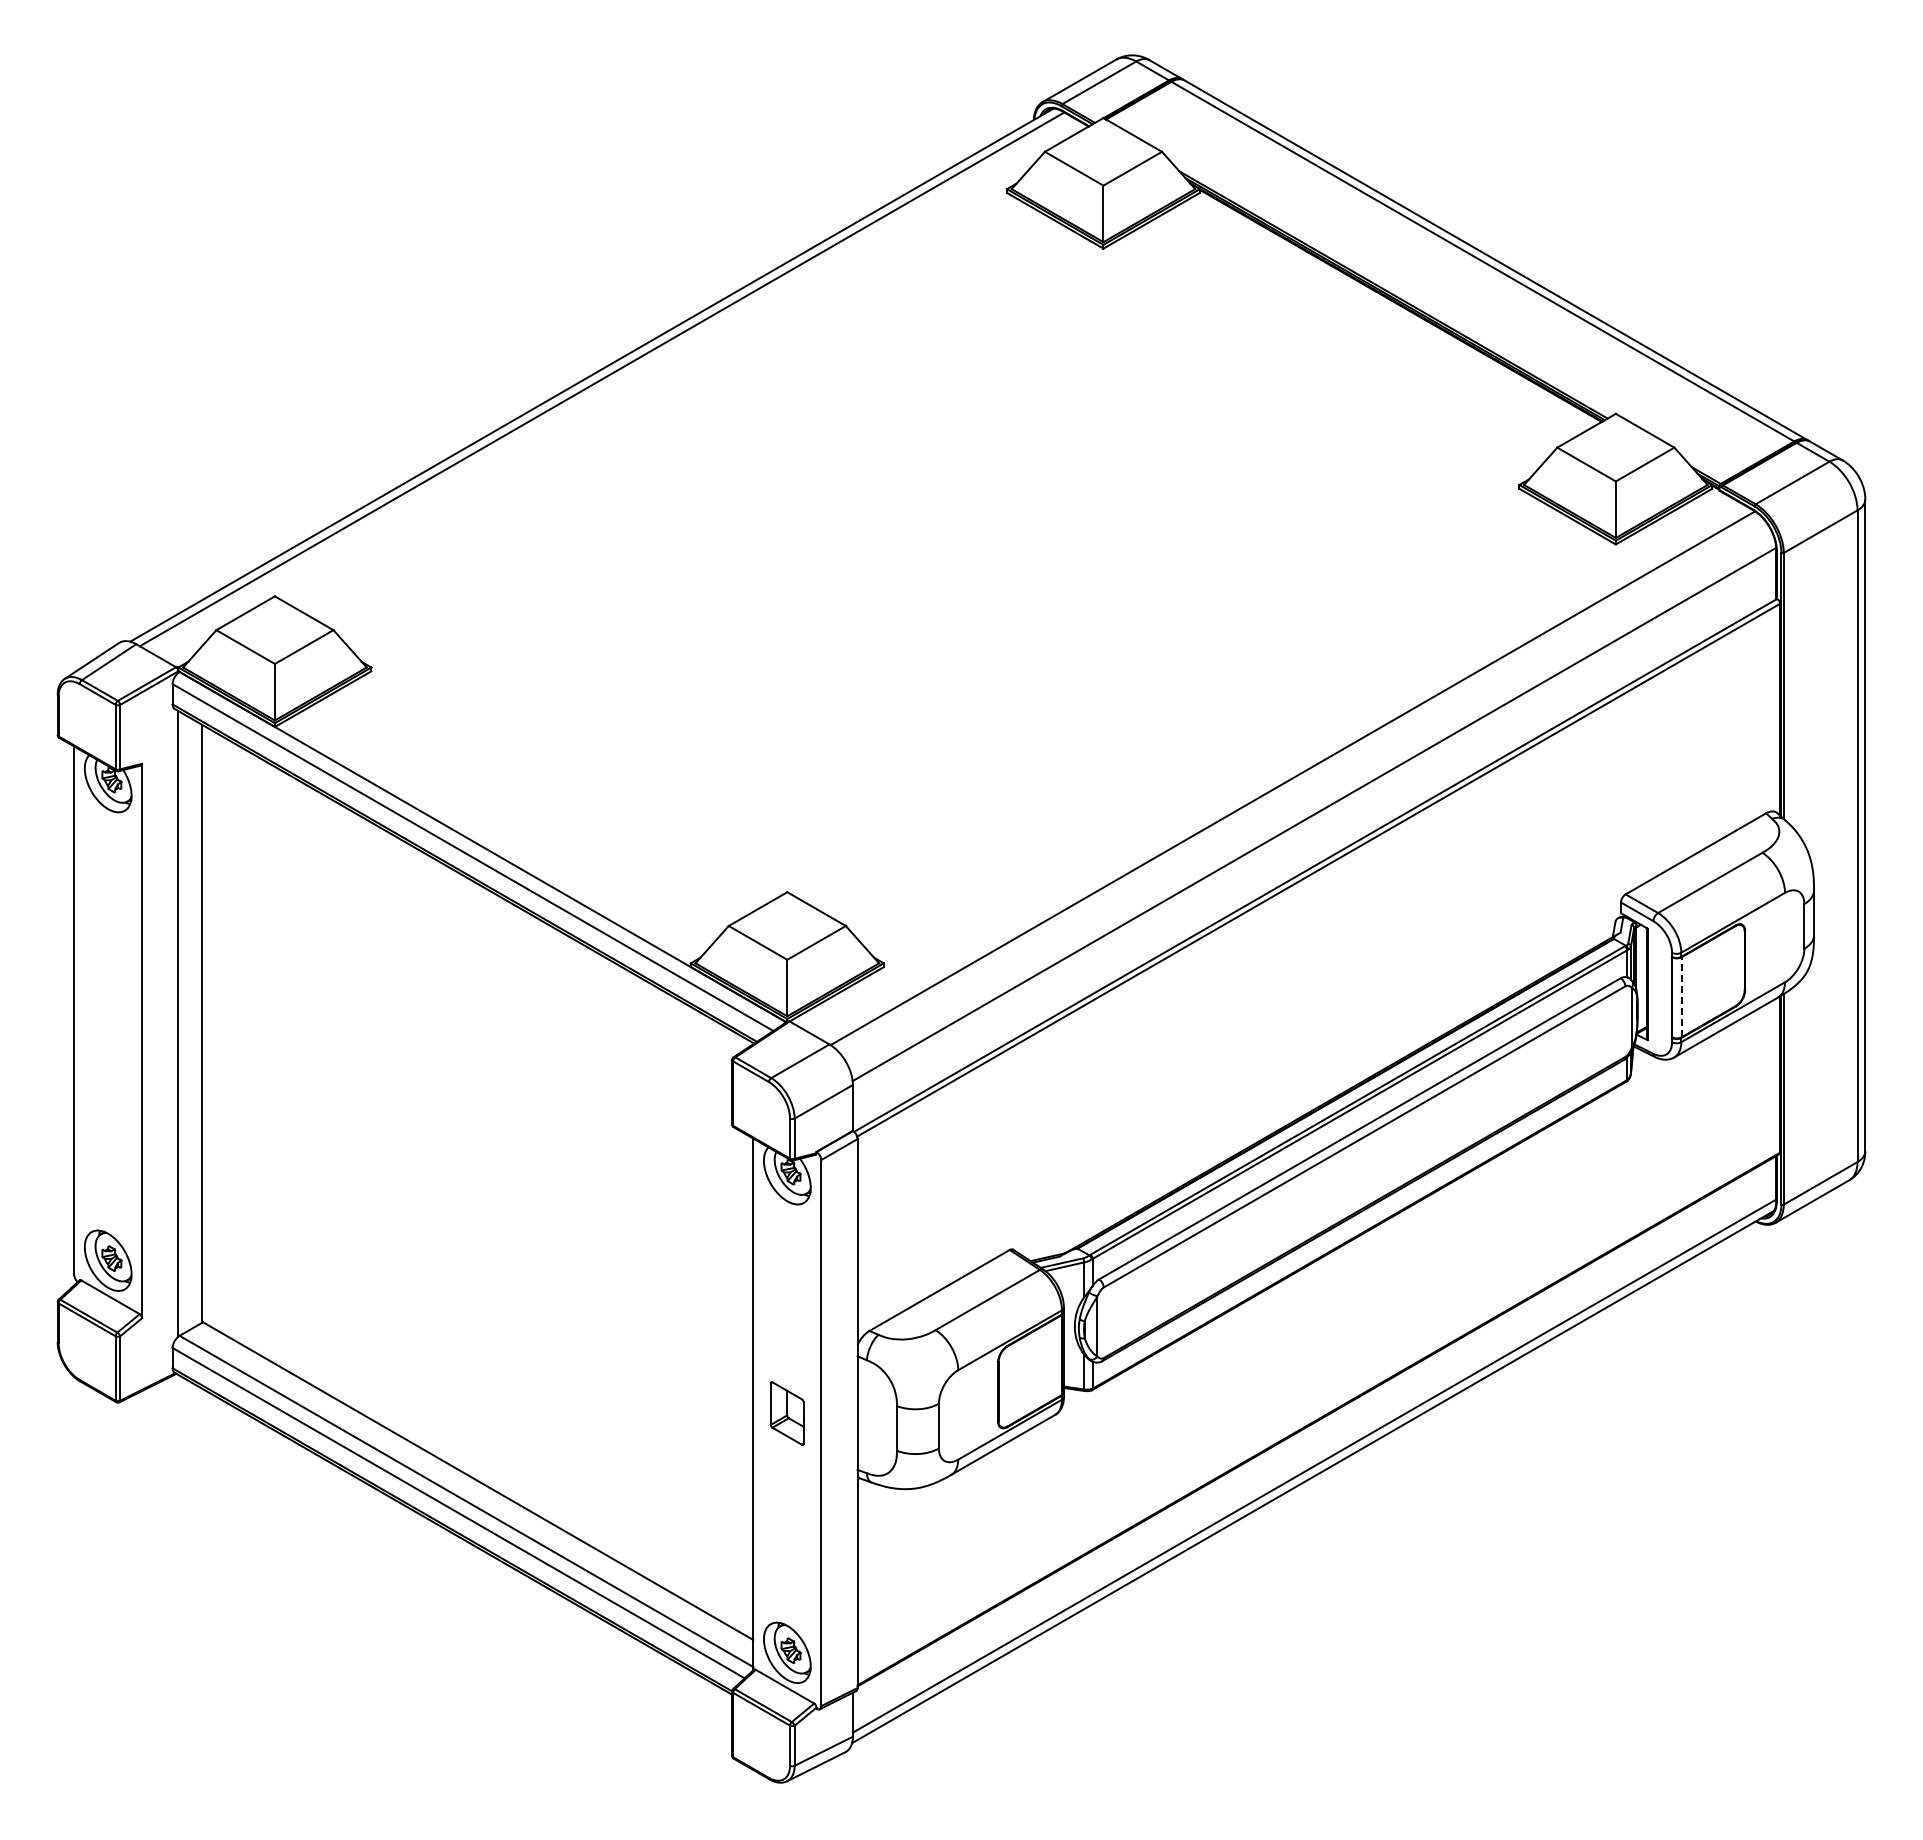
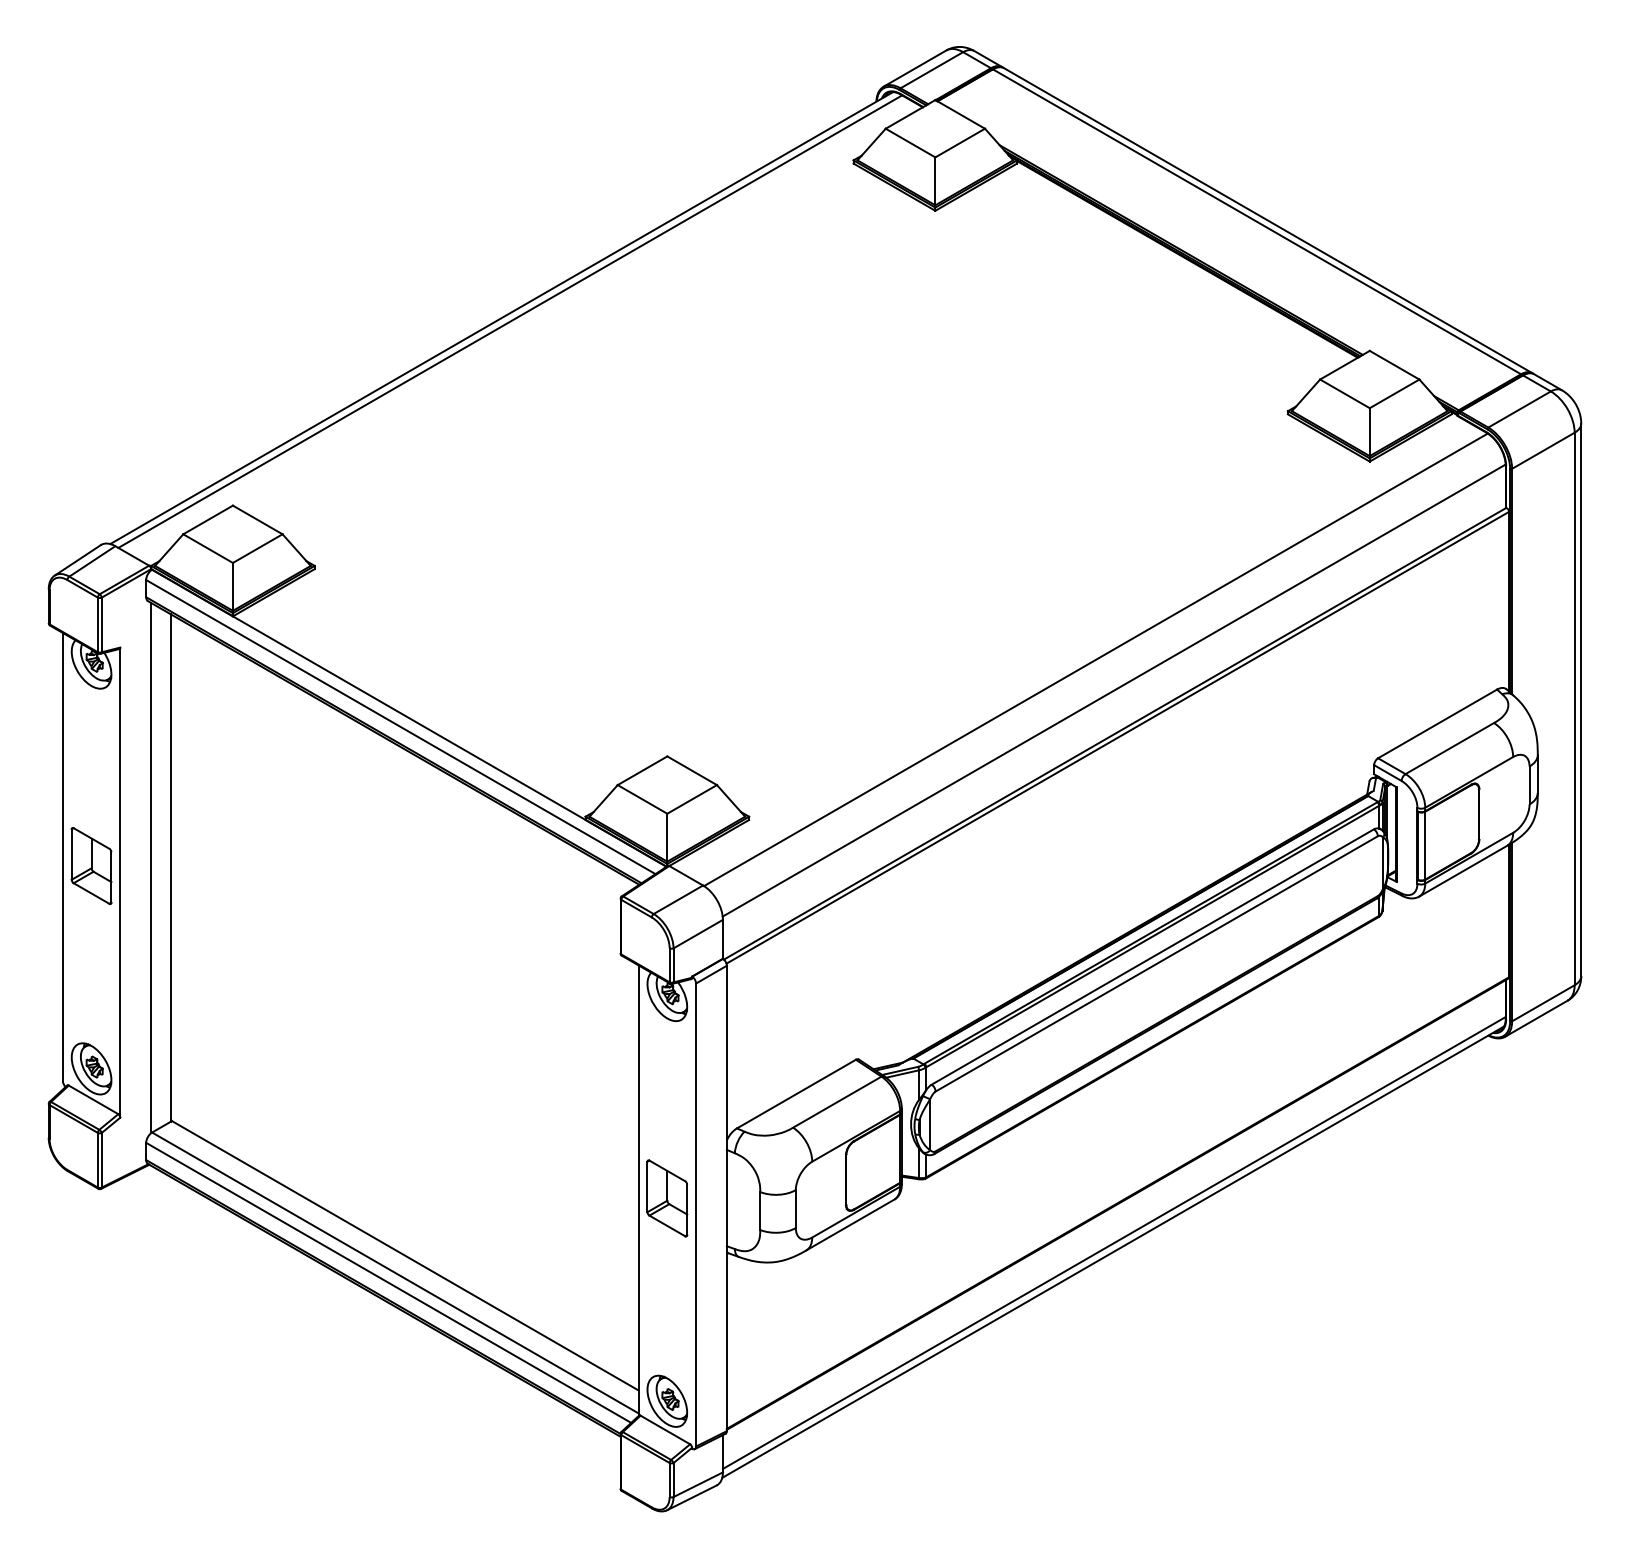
line: (1681, 996) -> (1425, 844), dashed -> solid
part: (107, 1021) -> (90, 866), added
part: (786, 1413) -> (666, 1198), size x1.43

